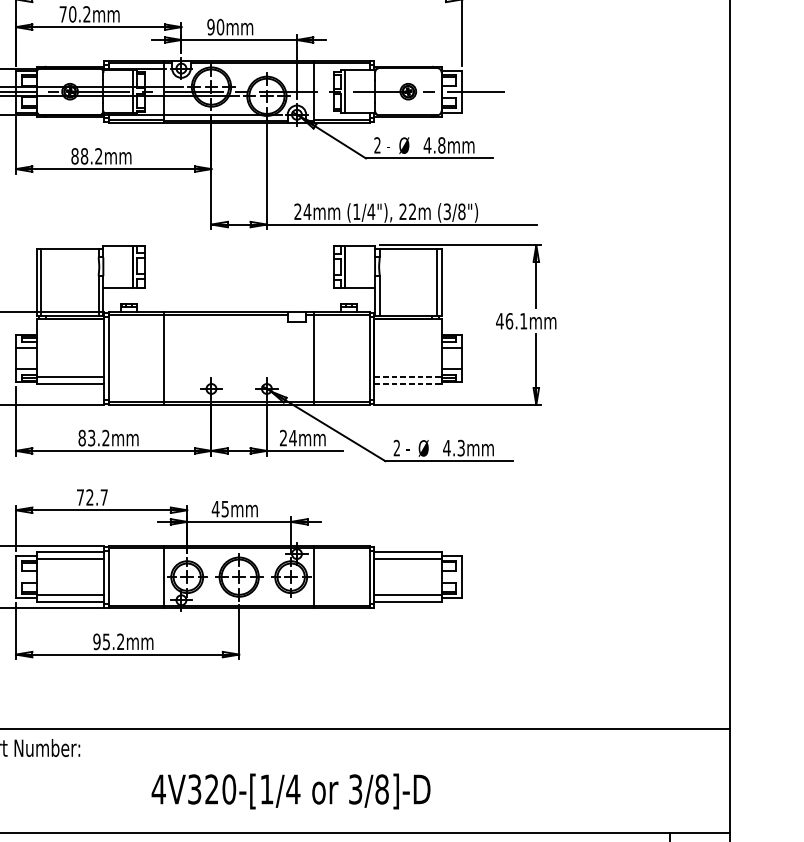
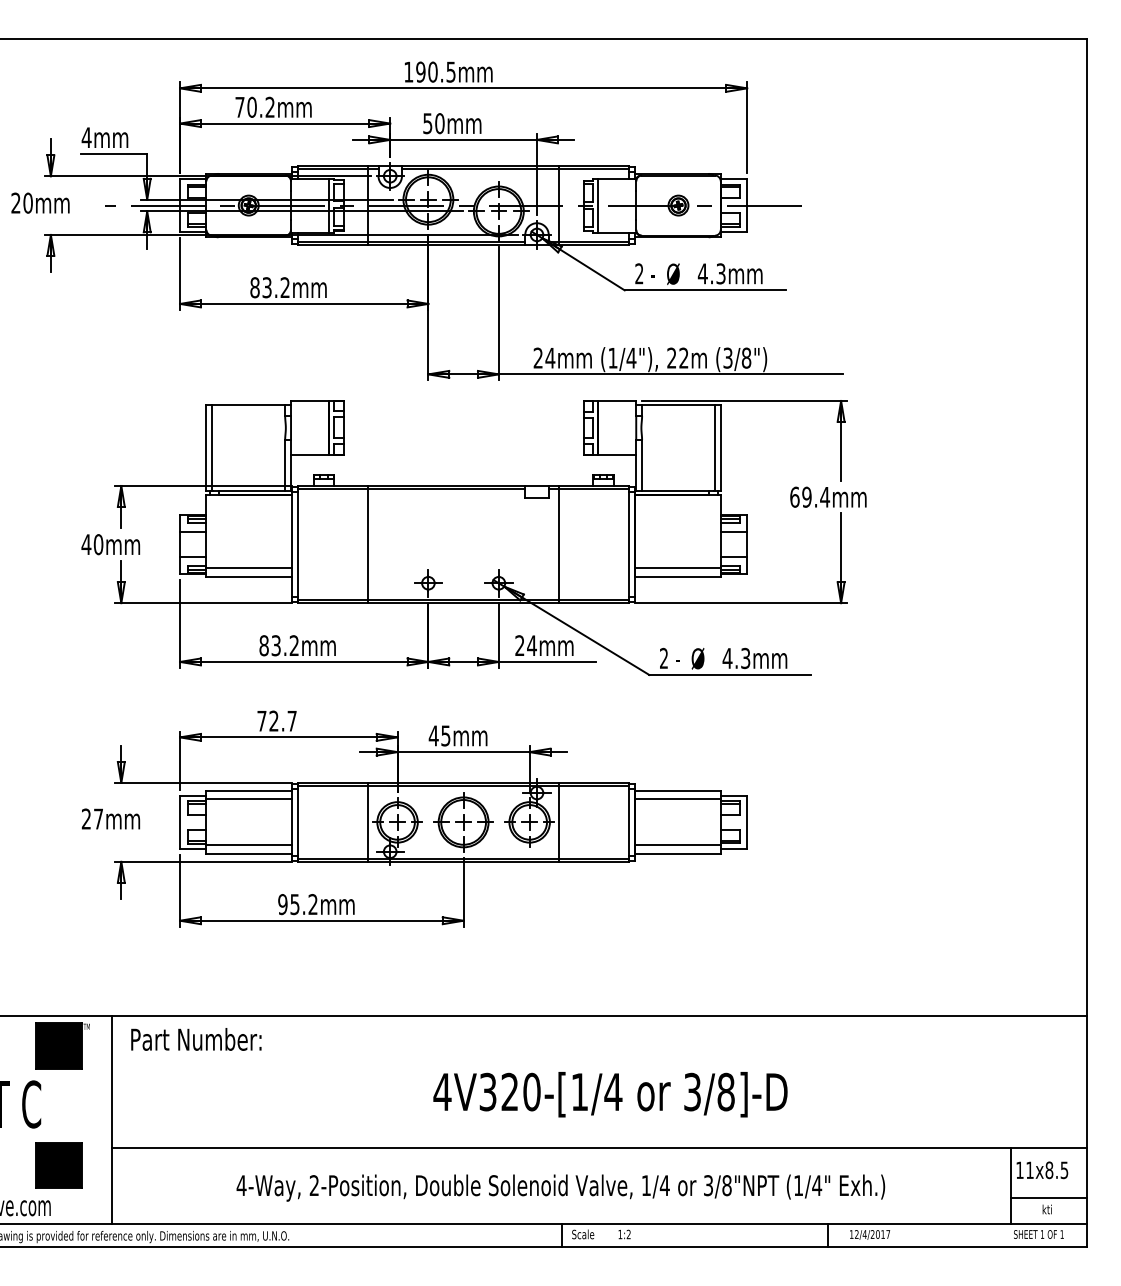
text: (210, 27) -> (427, 123), 90mm -> 50mm
text: (441, 145) -> (720, 273), 4.8mm -> 4.3mm
text: (84, 156) -> (266, 287), 88.2mm -> 83.2mm
text: (511, 320) -> (809, 496), 46.1mm -> 69.4mm
line: (408, 377) -> (678, 568), dashed -> solid
line: (408, 383) -> (678, 576), dashed -> solid
text: (291, 791) -> (610, 1094), moved

